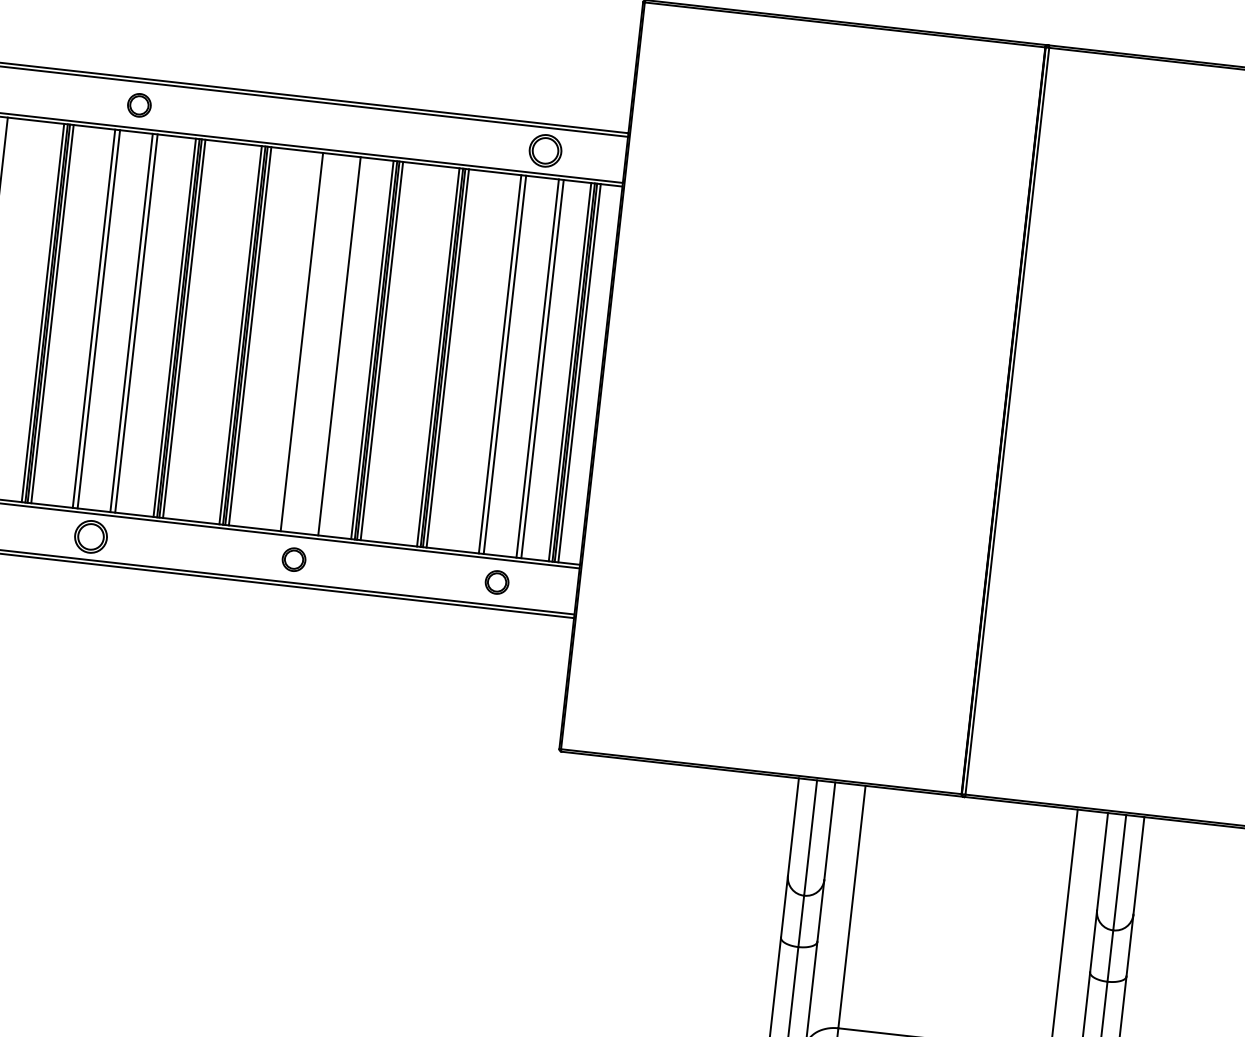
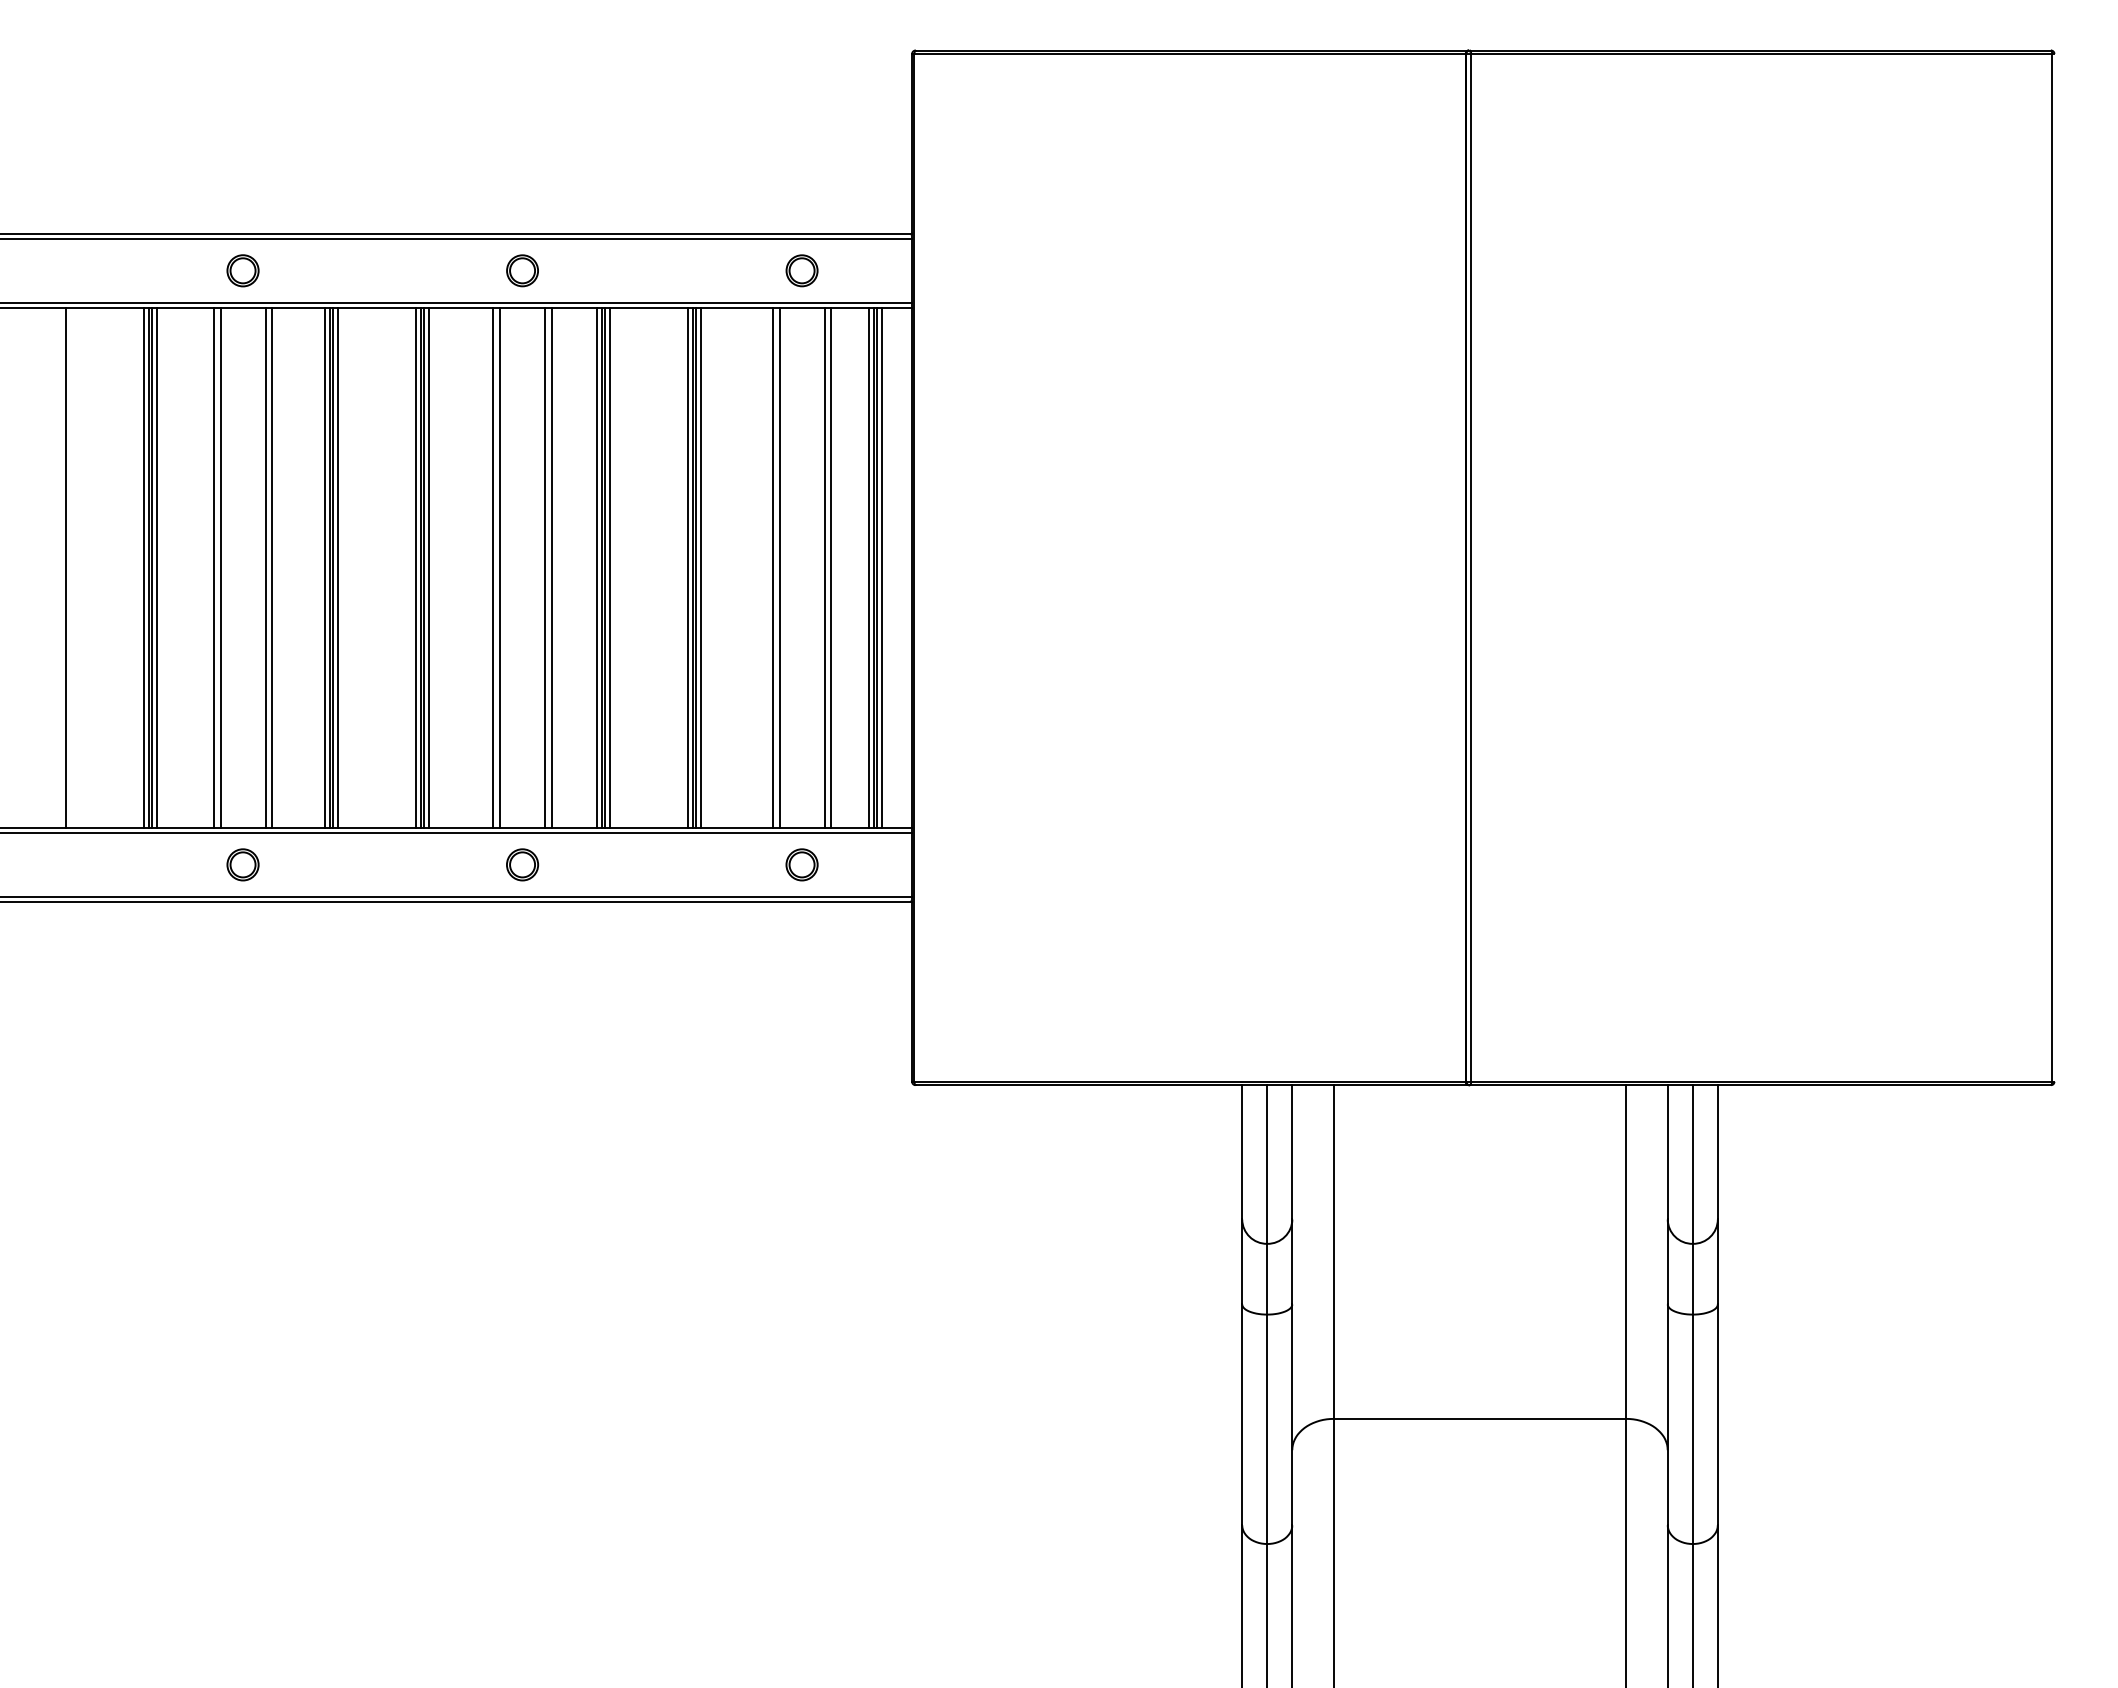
part: (342, 127) -> (522, 270), added
part: (545, 150) -> (801, 270), size x0.71
line: (297, 341) -> (493, 567), added
line: (334, 345) -> (545, 567), added
part: (90, 536) -> (242, 864), size x0.71

